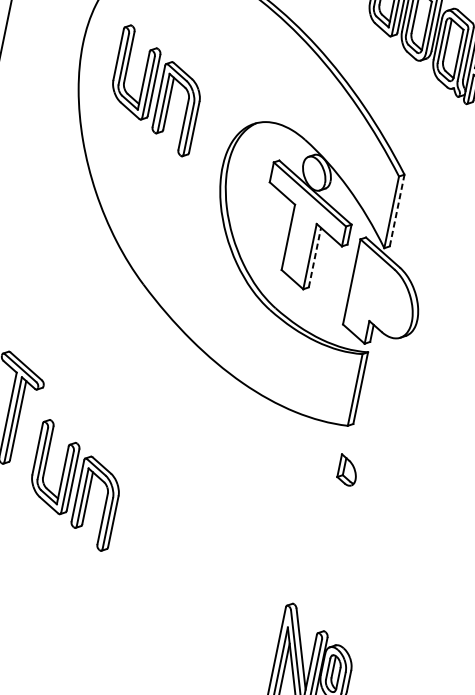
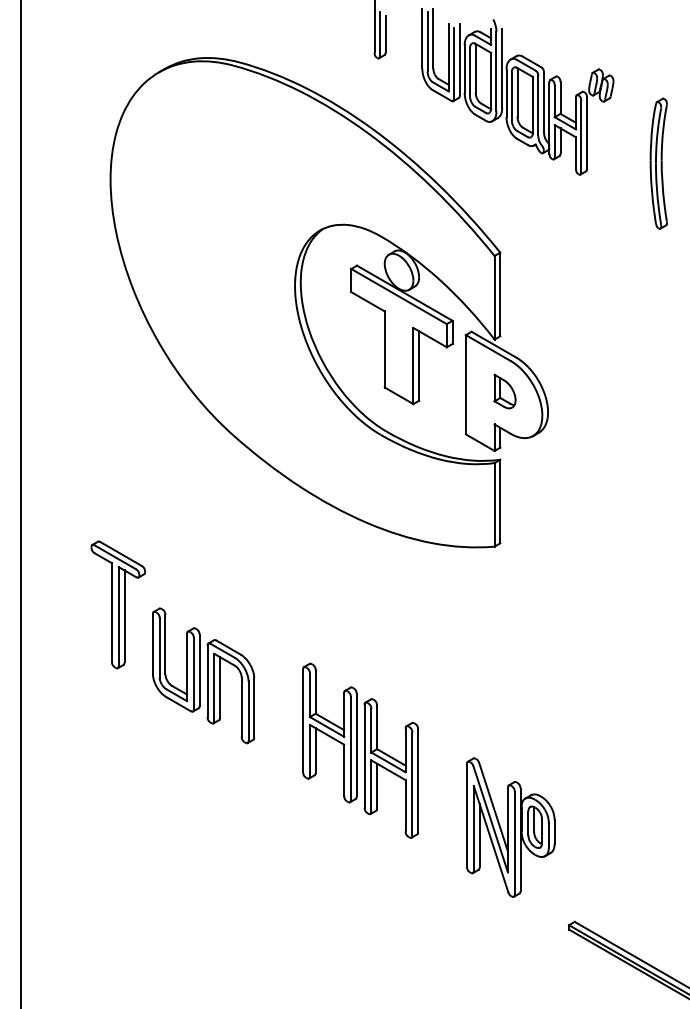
part: (156, 90) -> (203, 215), removed
line: (397, 210) -> (500, 294), dashed -> solid
line: (315, 258) -> (419, 366), dashed -> solid
part: (347, 470) -> (504, 391), moved
part: (196, 577) -> (360, 750), added

